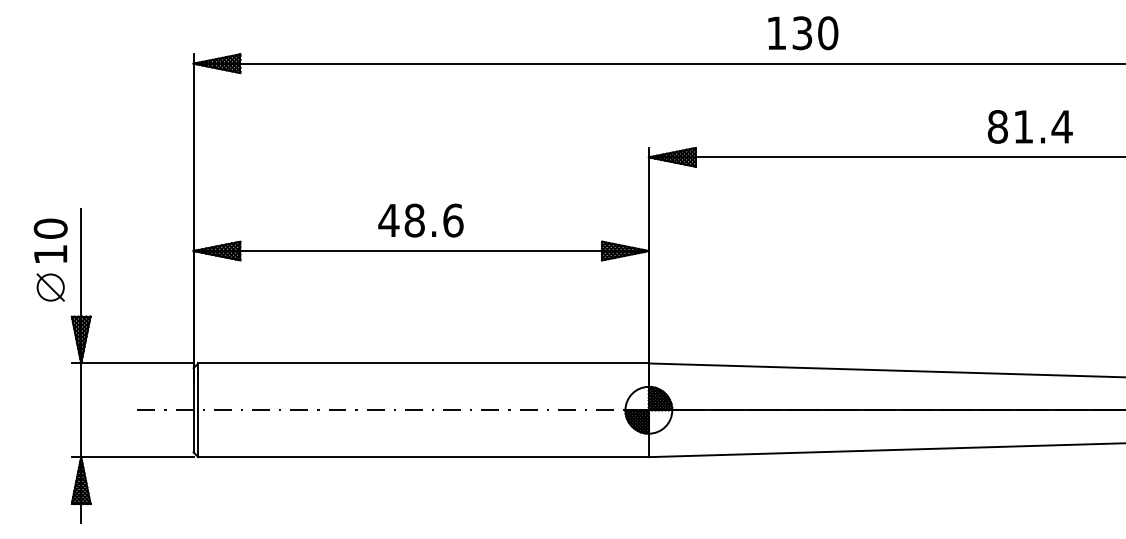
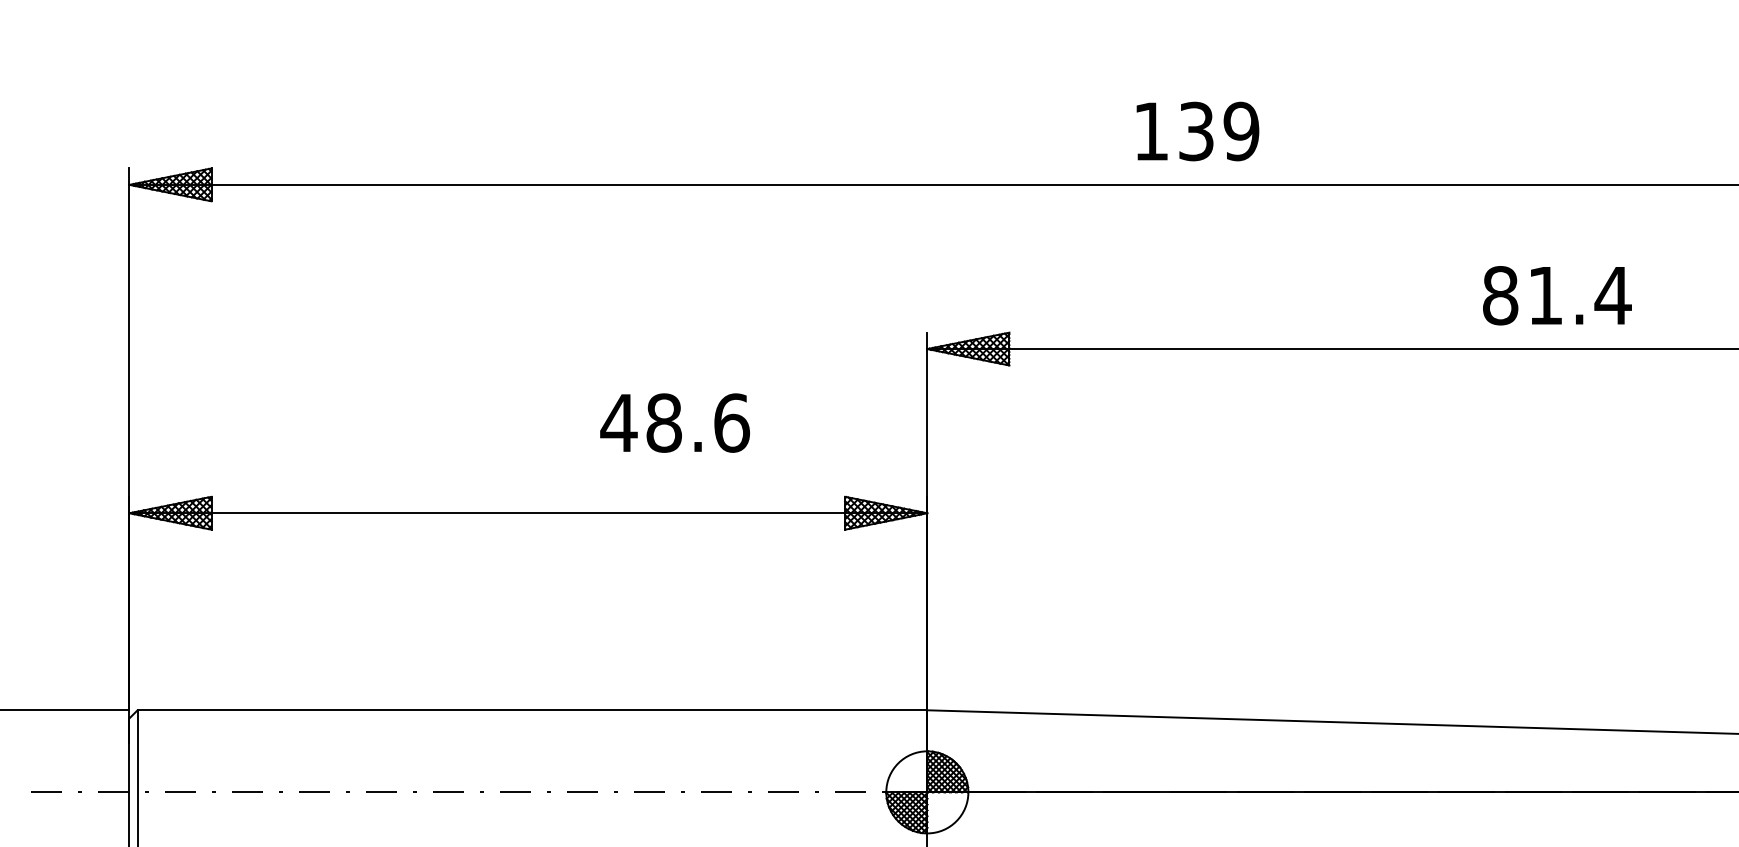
text: (828, 33) -> (1242, 131), 130 -> 139
text: (1030, 126) -> (1557, 294), moved
text: (420, 220) -> (674, 422), moved

